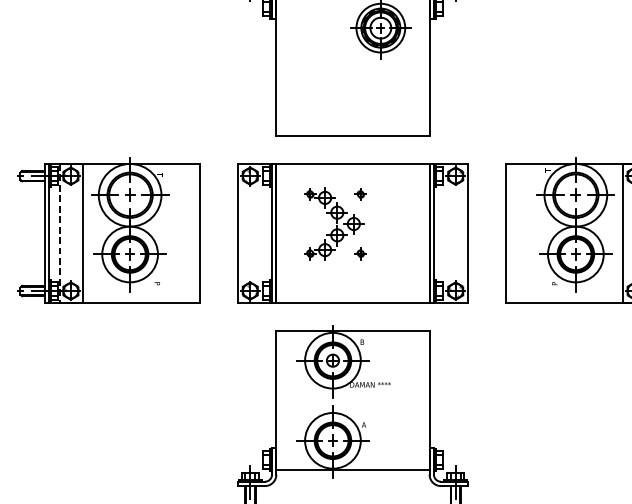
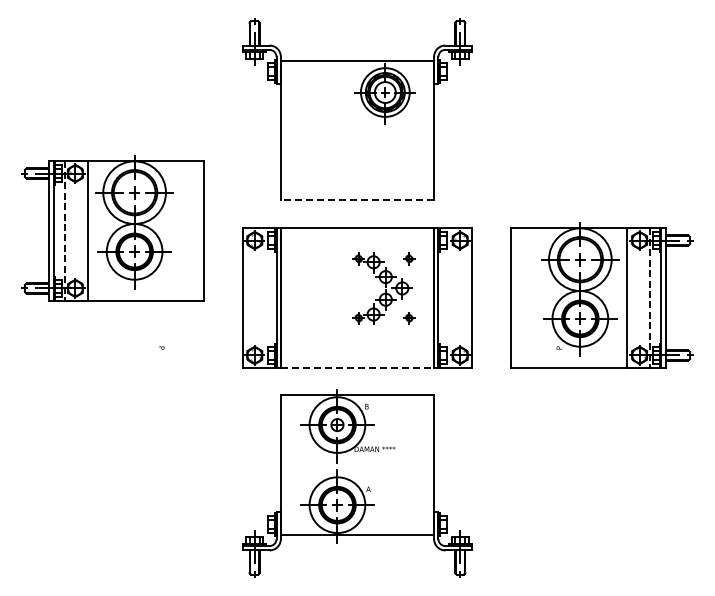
line: (353, 136) -> (357, 200), solid -> dashed
part: (335, 224) -> (383, 288), moved
part: (108, 231) -> (112, 228), moved
line: (353, 303) -> (357, 367), solid -> dashed

